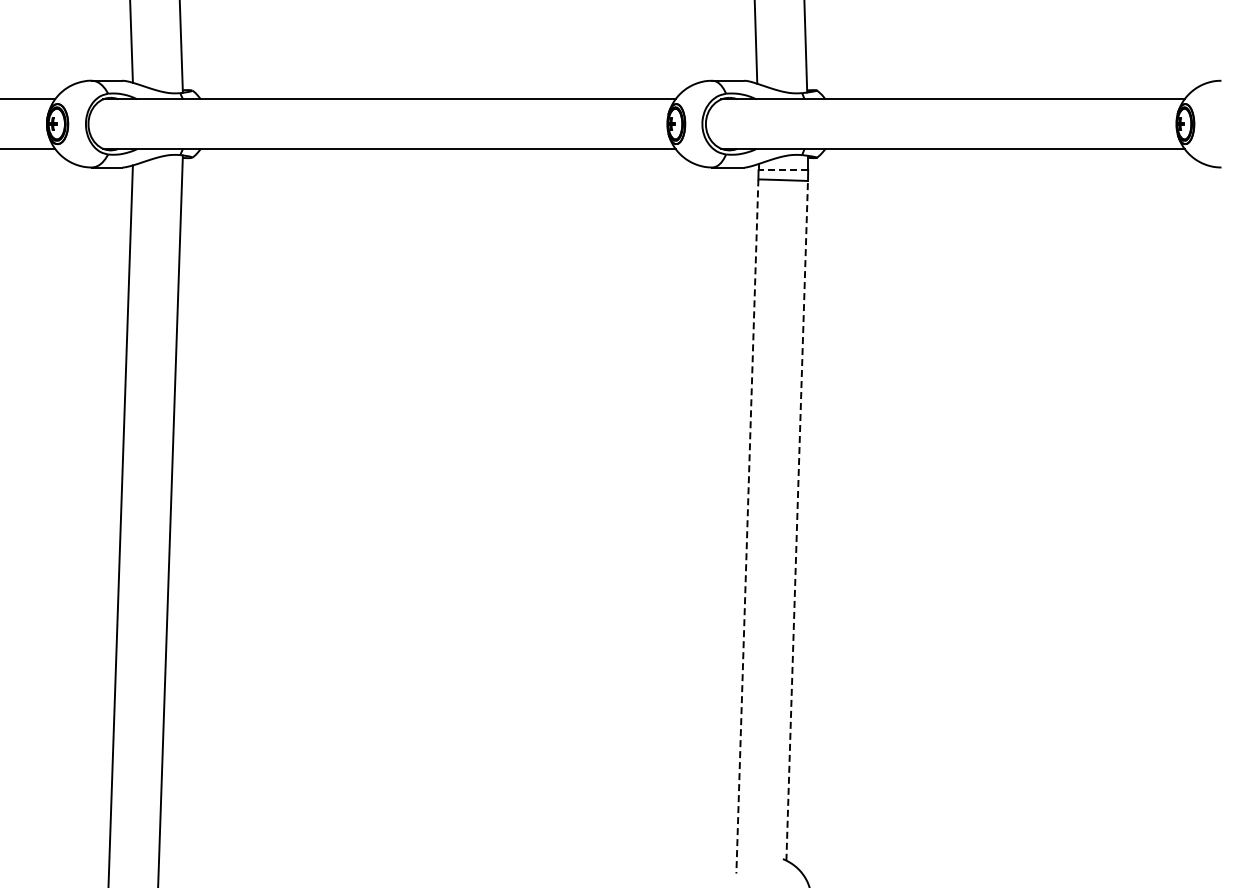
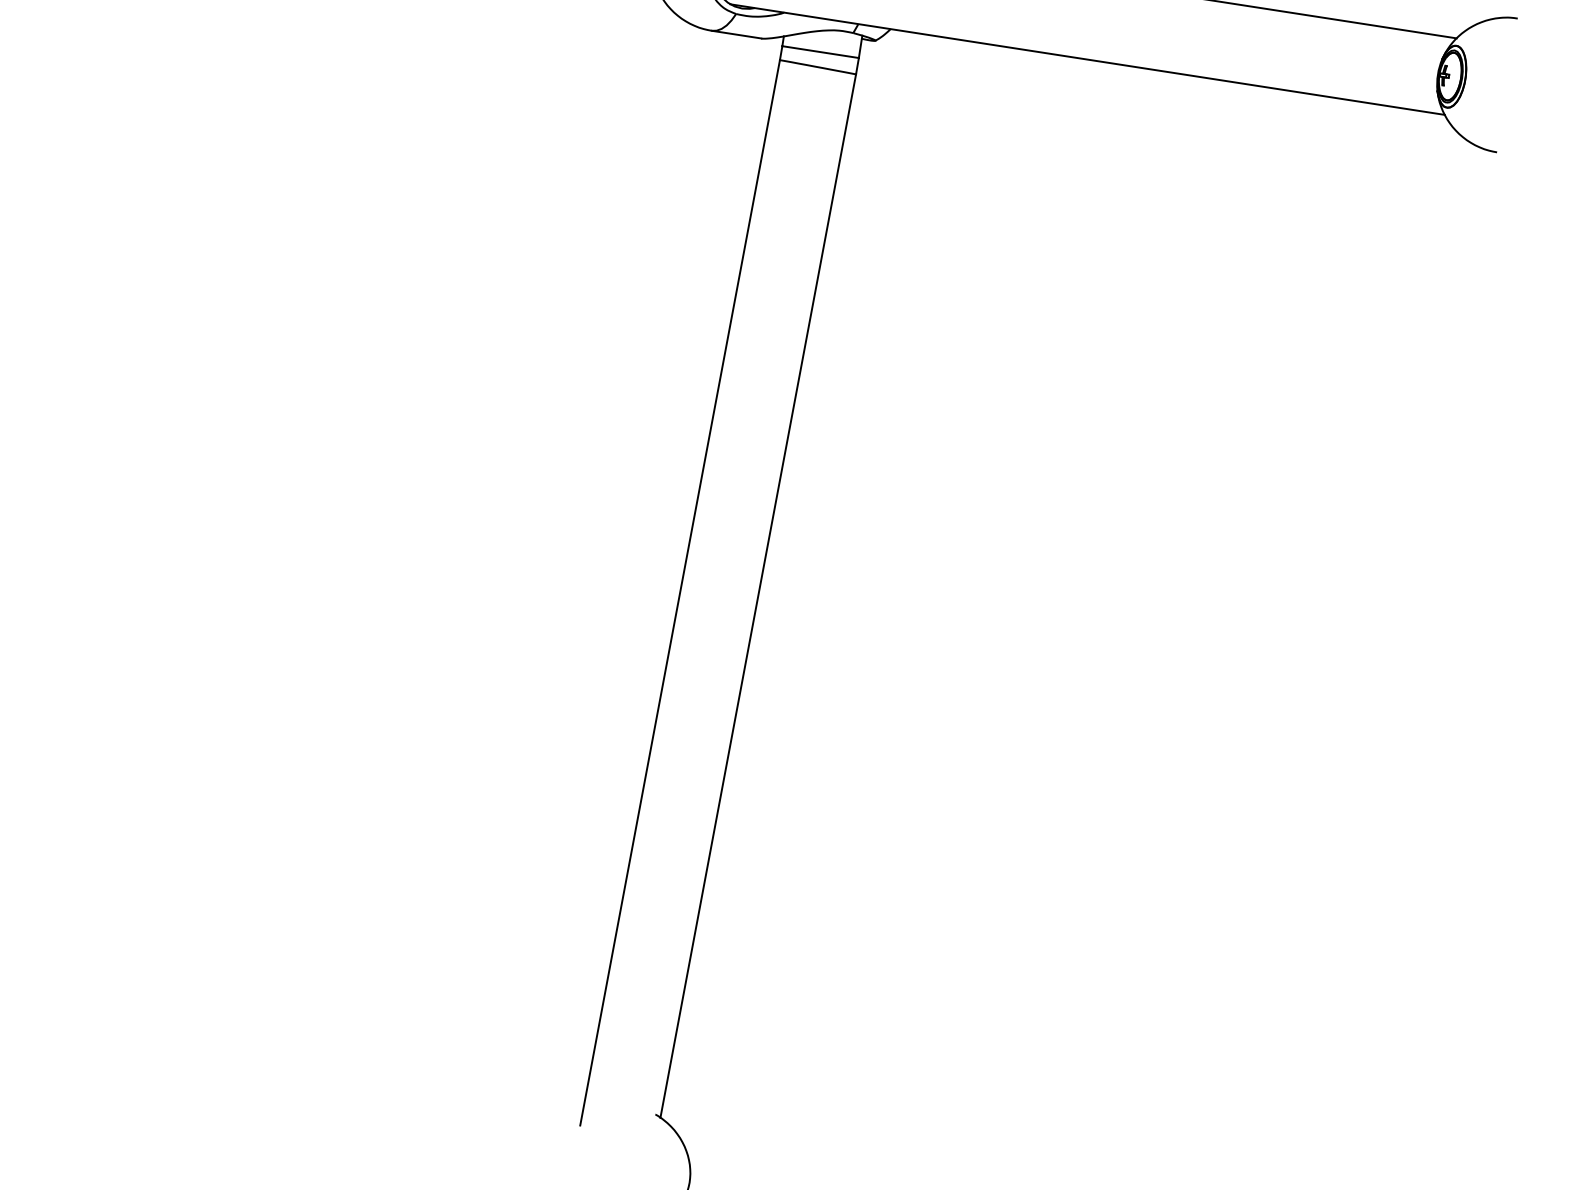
line: (783, 170) -> (820, 52), dashed -> solid
line: (797, 520) -> (758, 595), dashed -> solid
line: (747, 526) -> (680, 592), dashed -> solid

